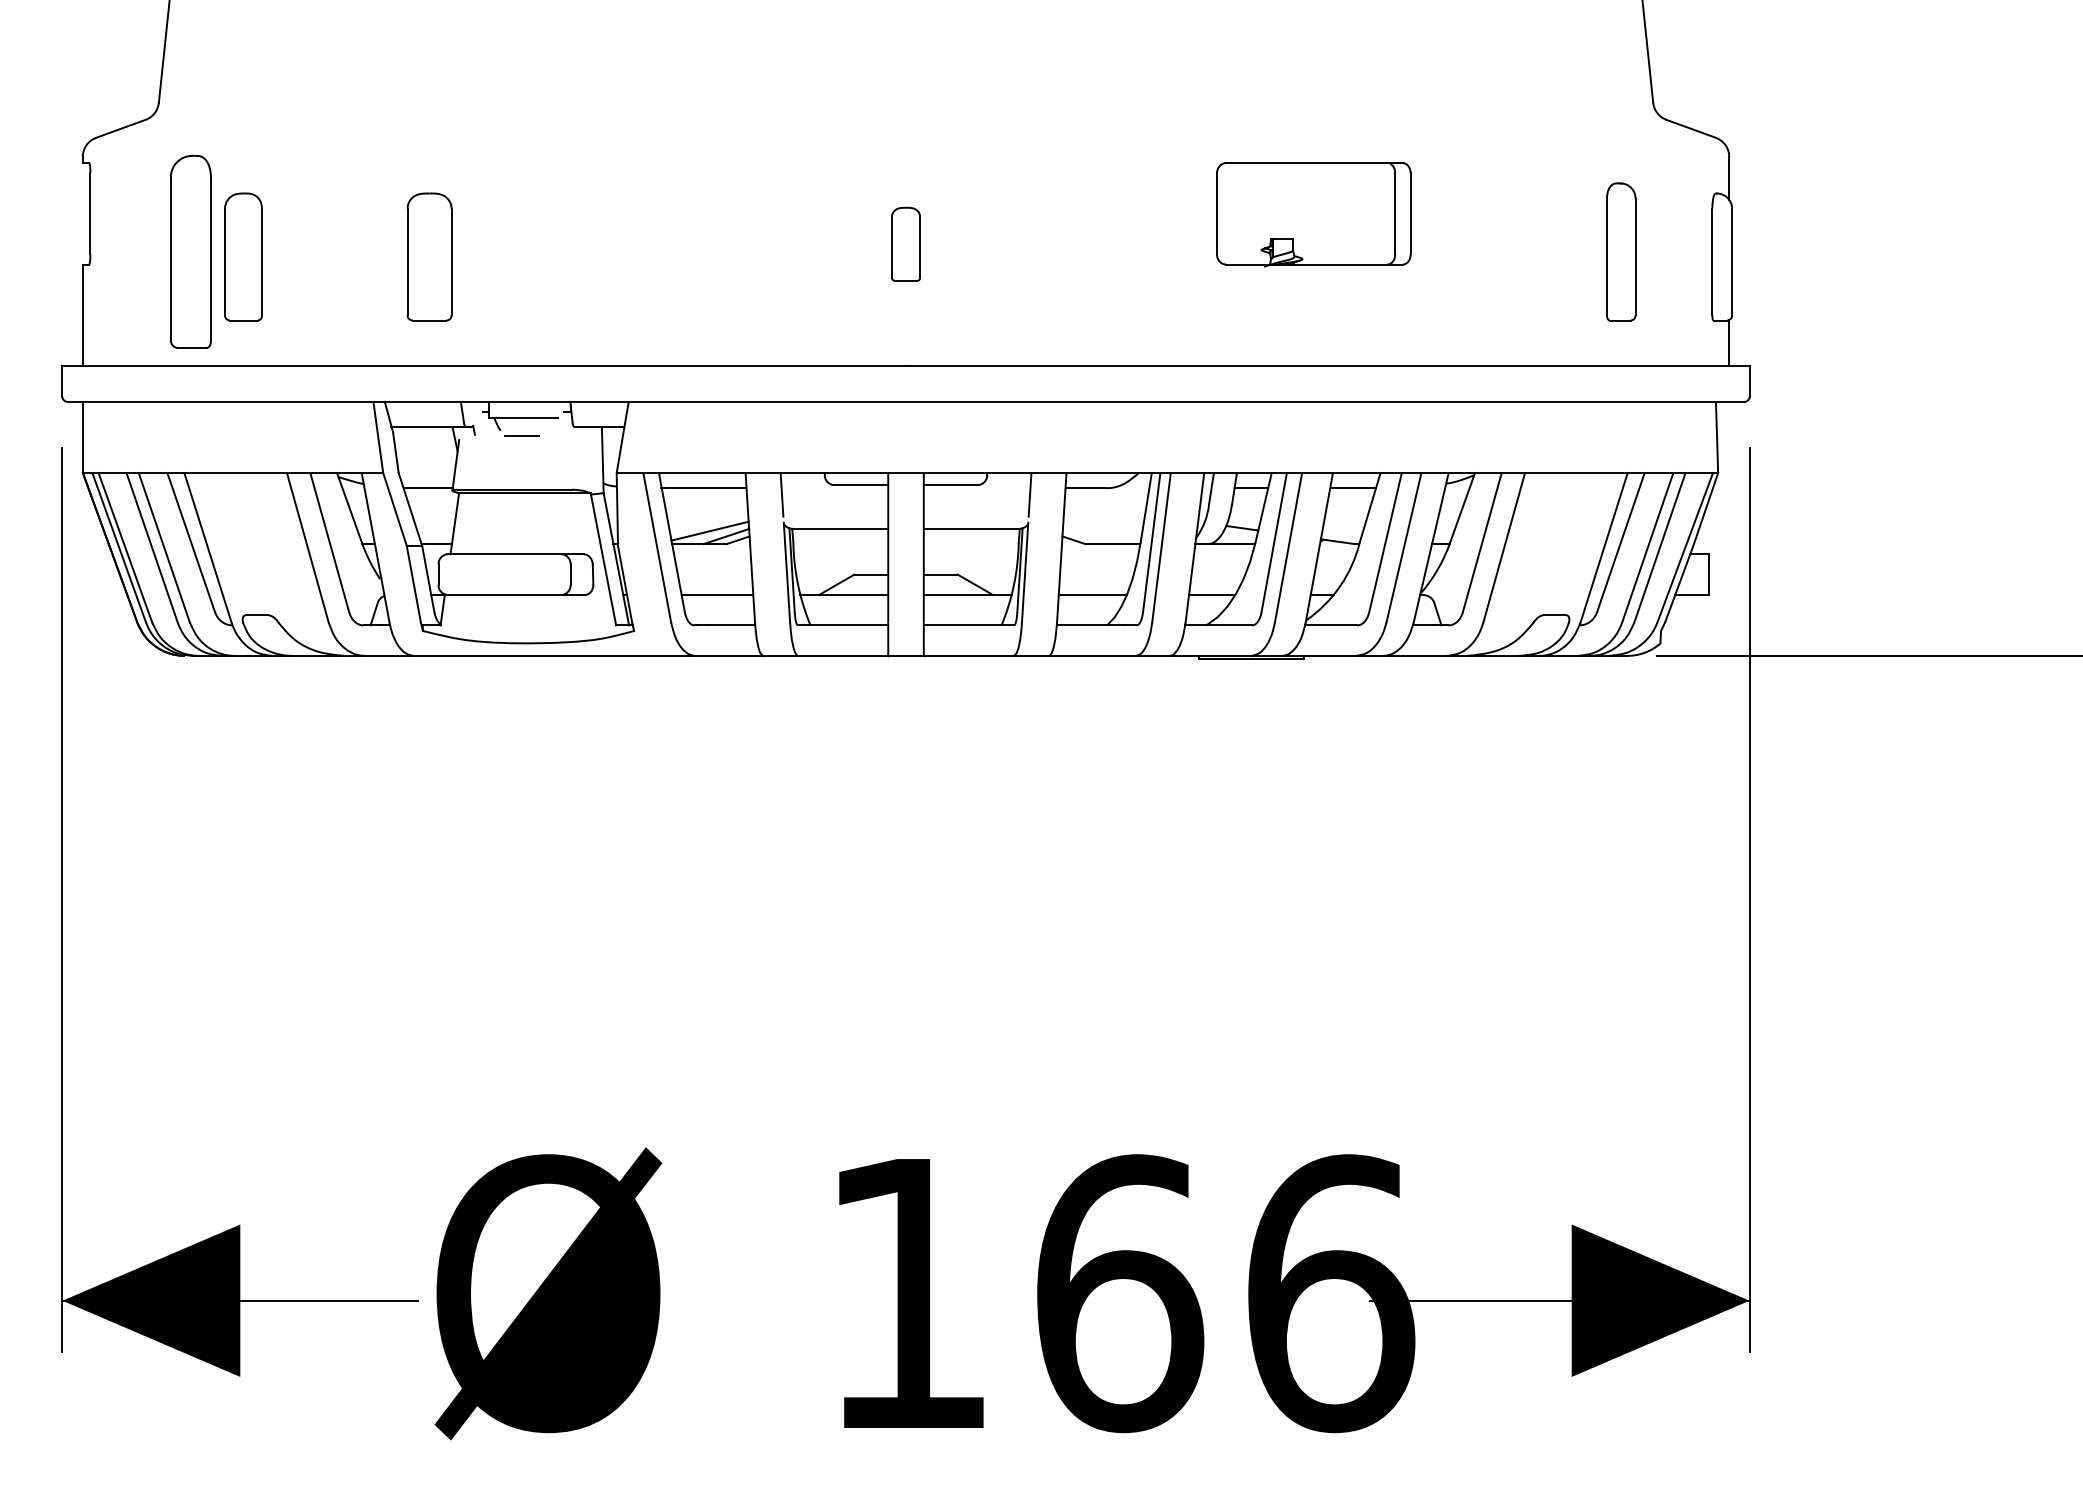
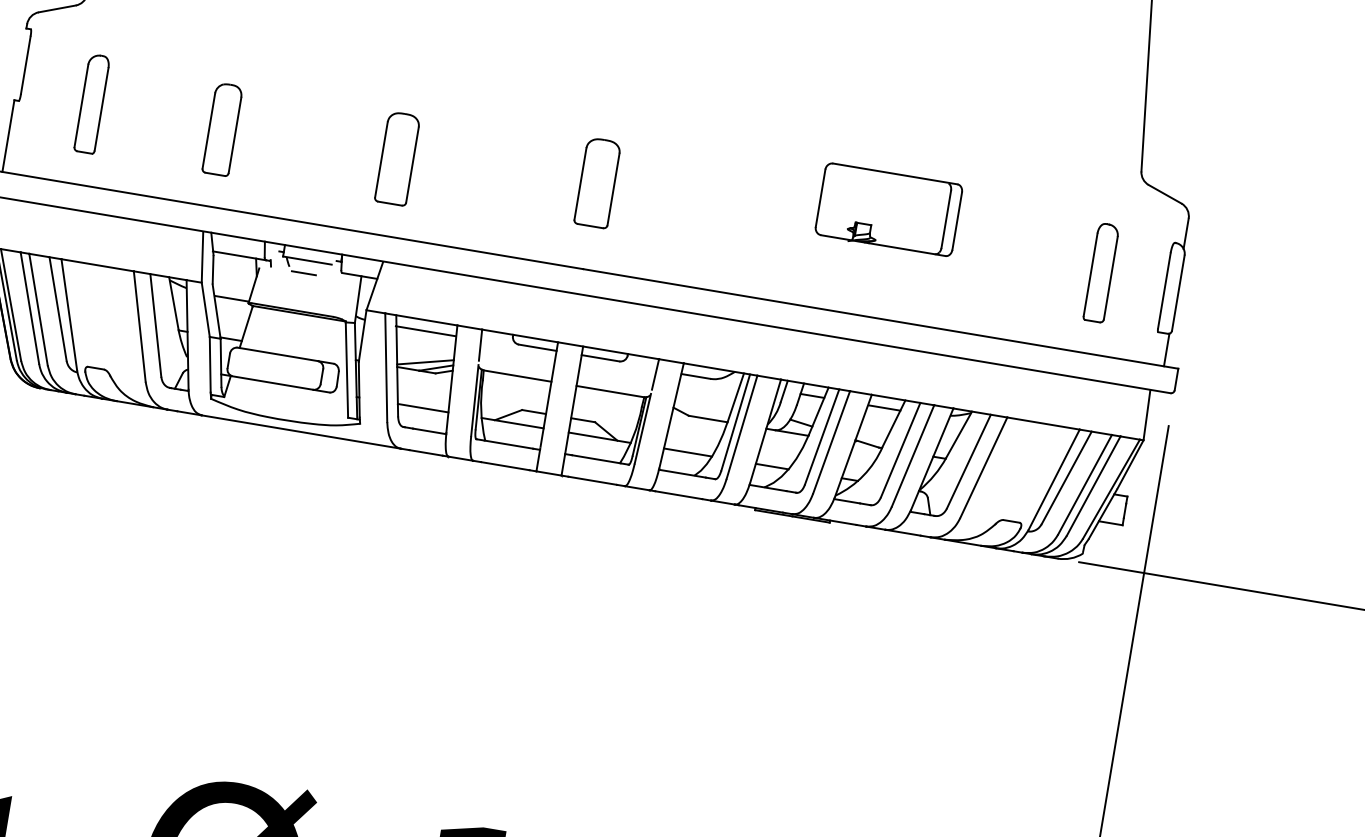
part: (905, 244) -> (597, 183), size x1.67
part: (190, 251) -> (91, 103), size x0.71
part: (243, 256) -> (222, 129), moved
part: (429, 256) -> (397, 158), moved

